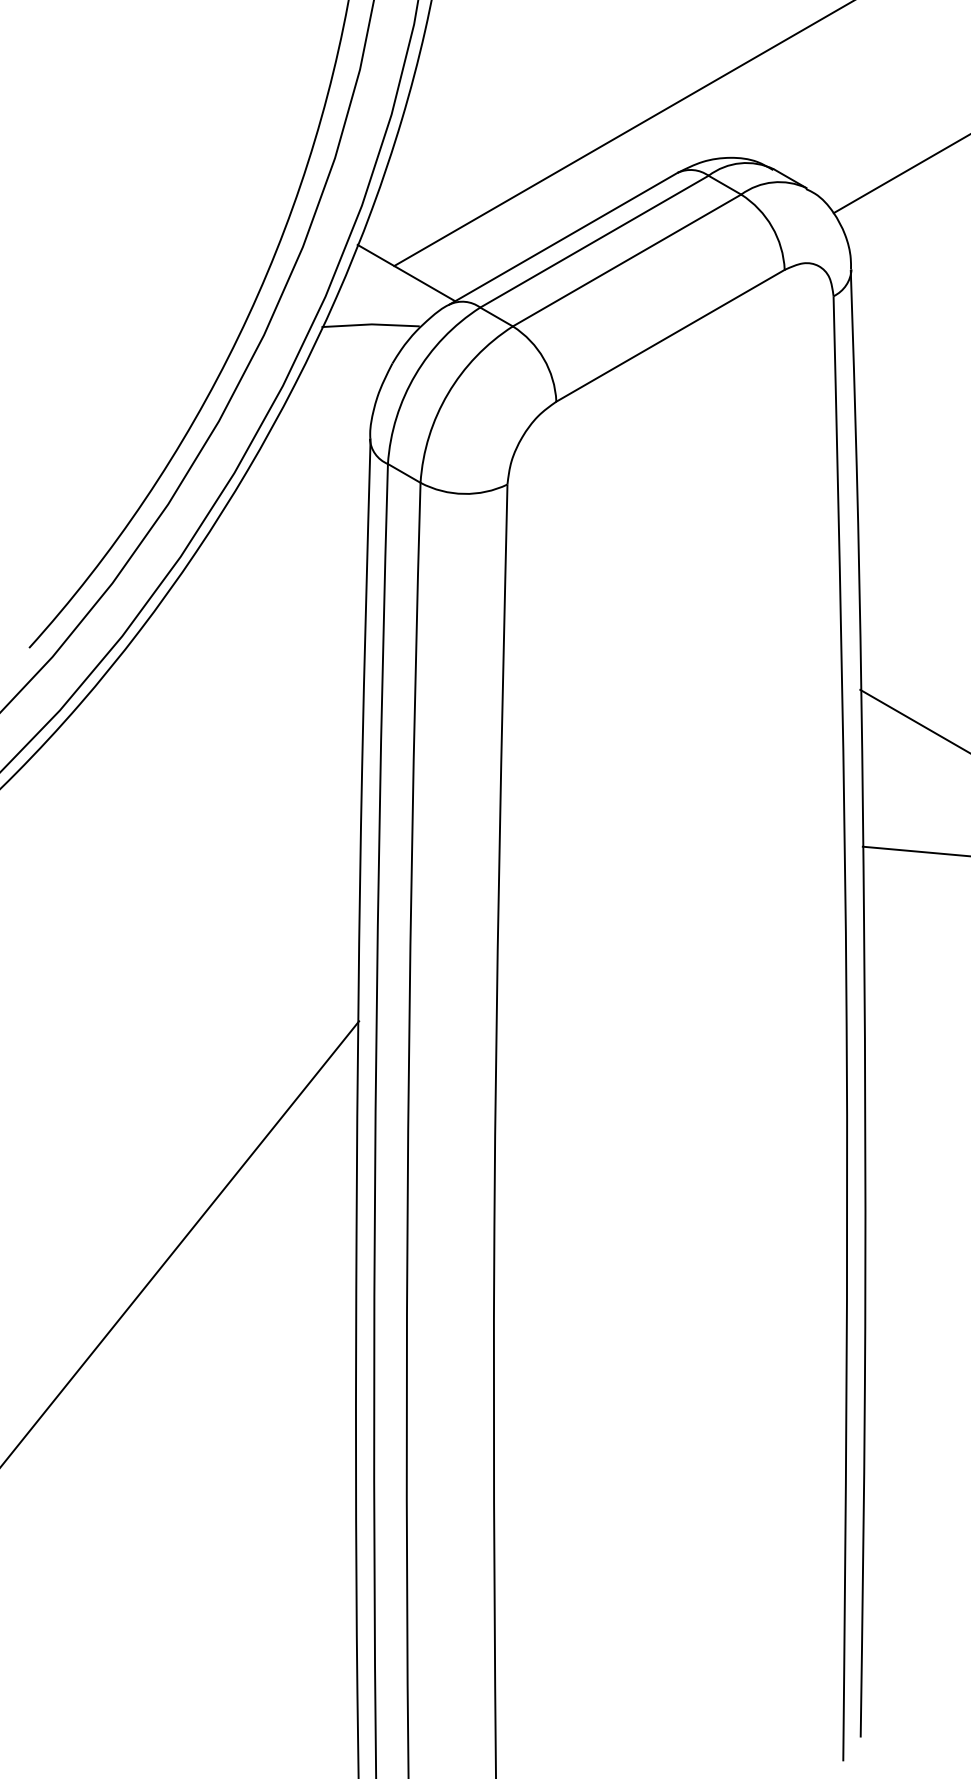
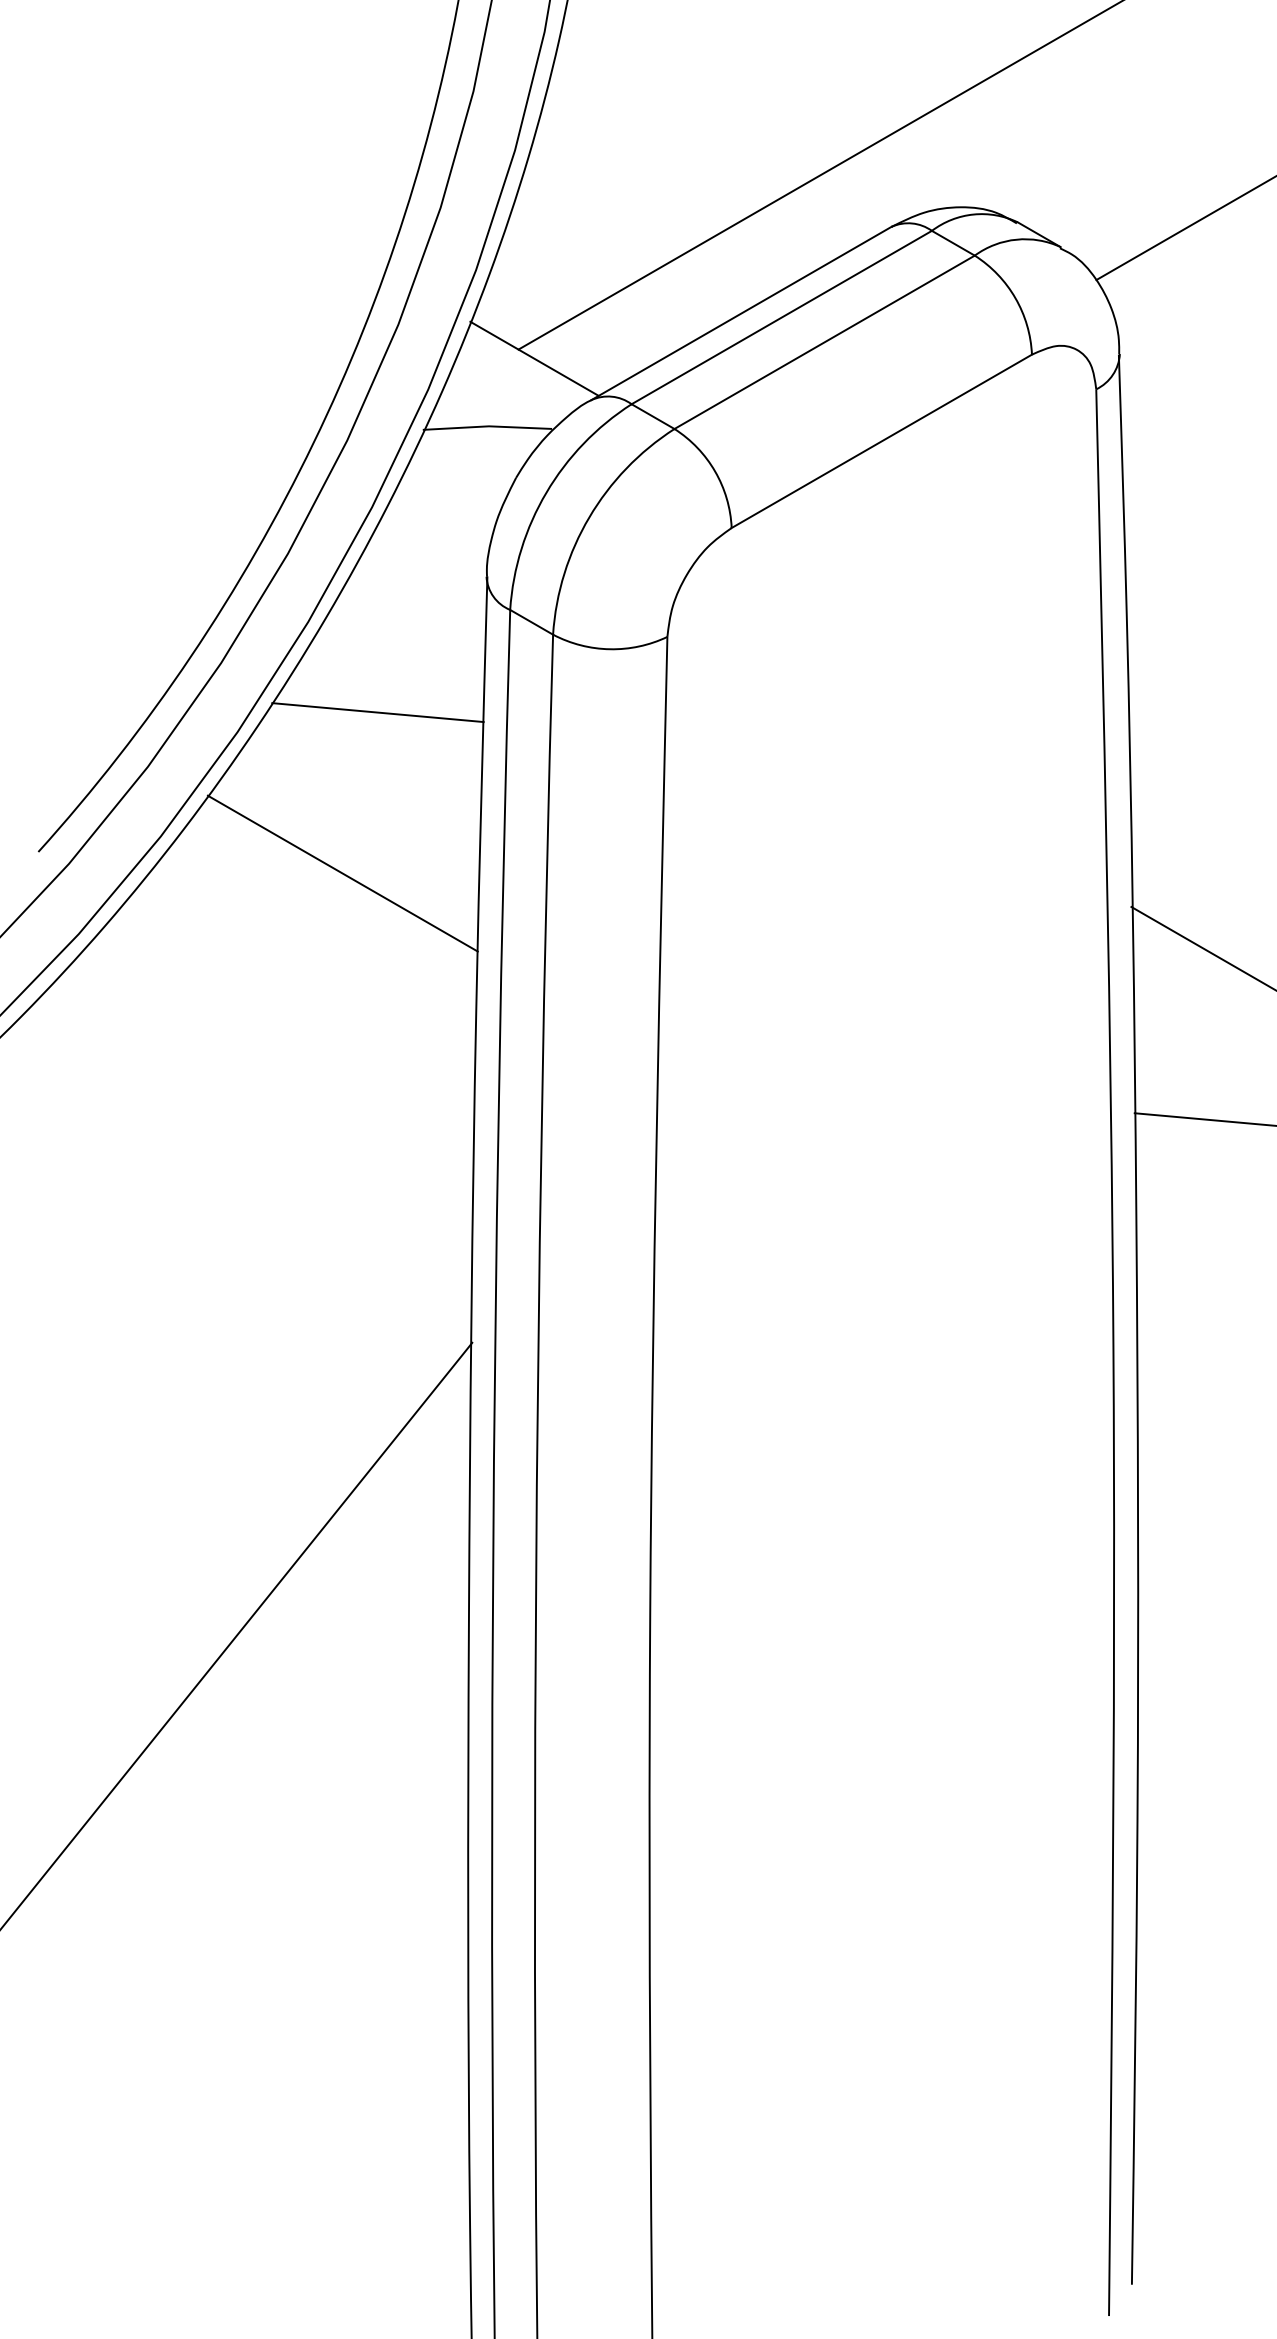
line: (287, 541) -> (377, 712), added
line: (260, 664) -> (342, 873), added

